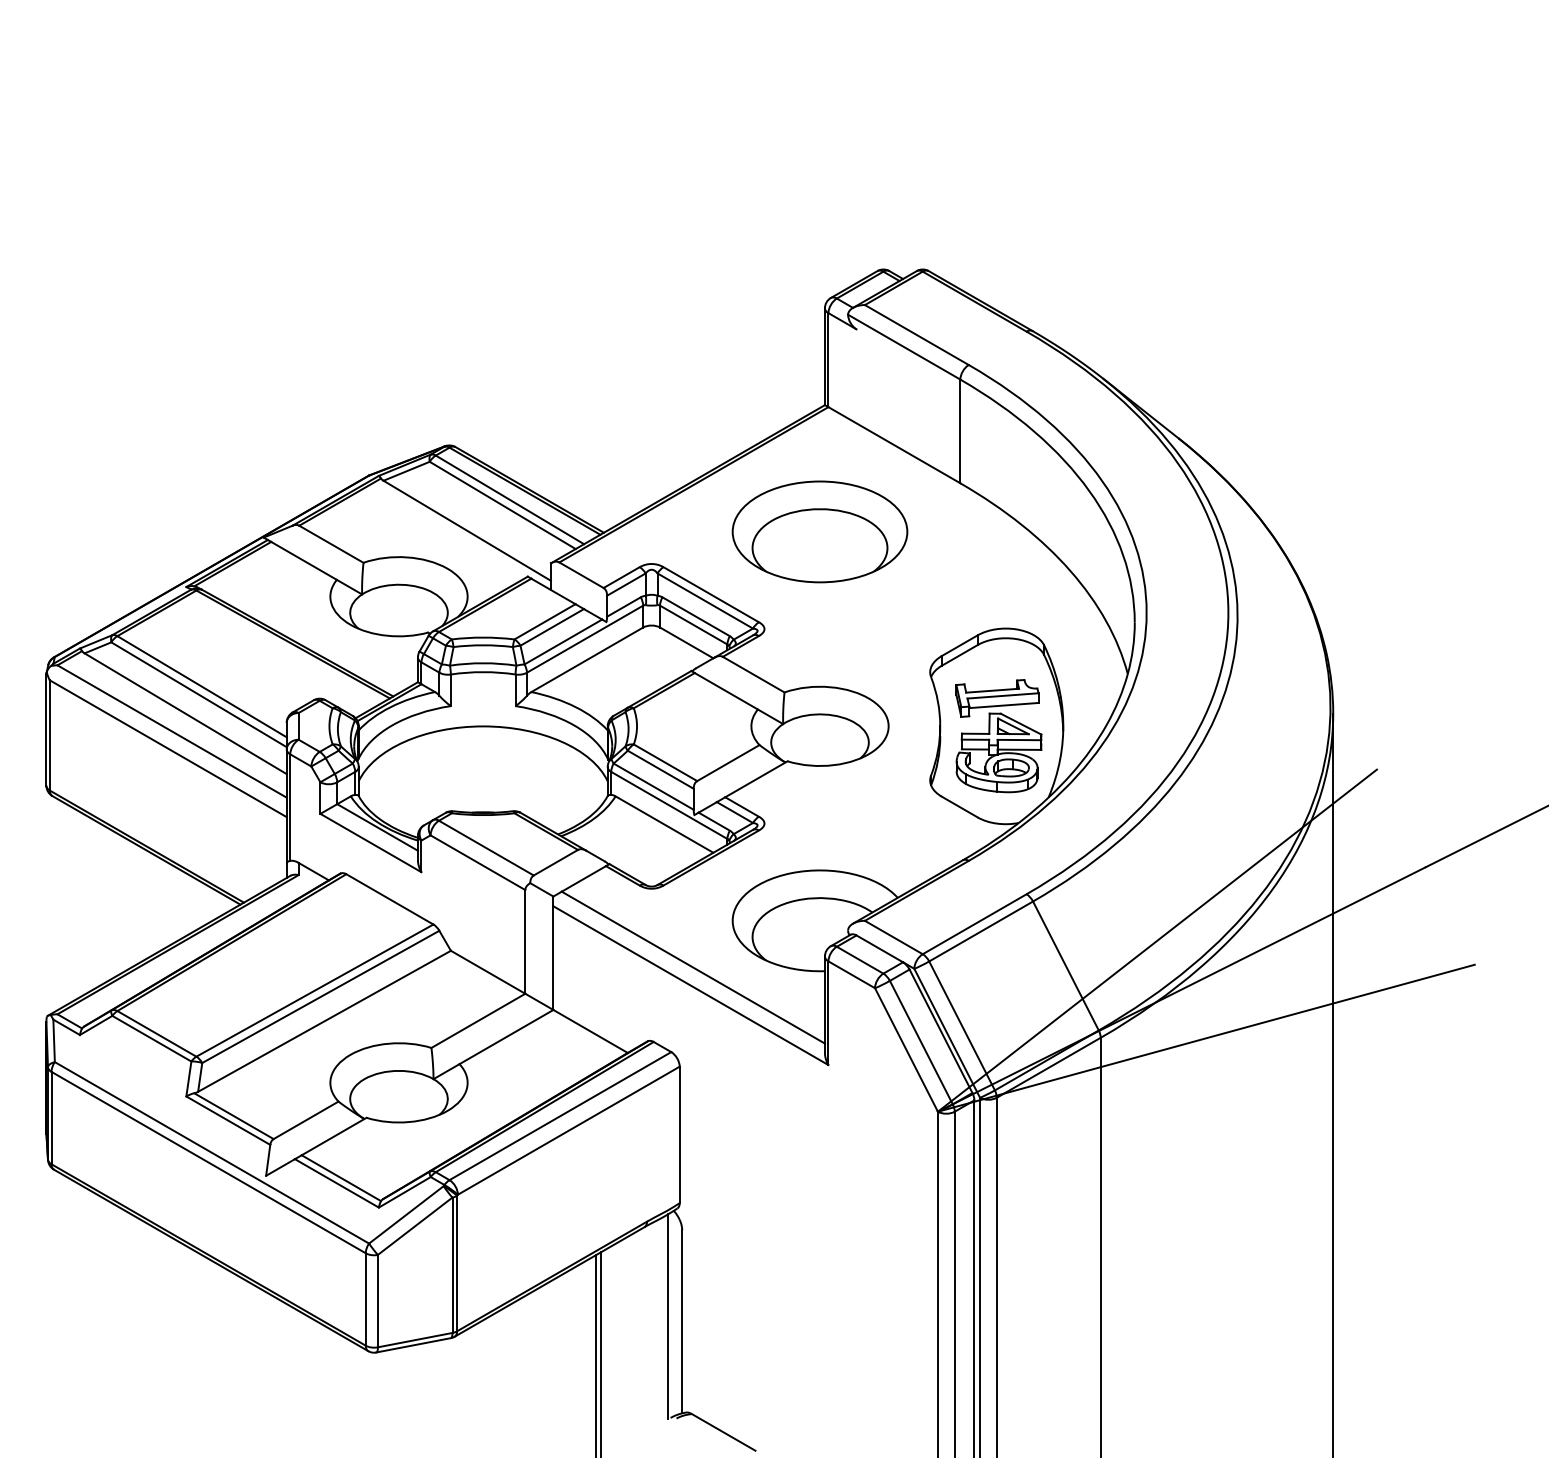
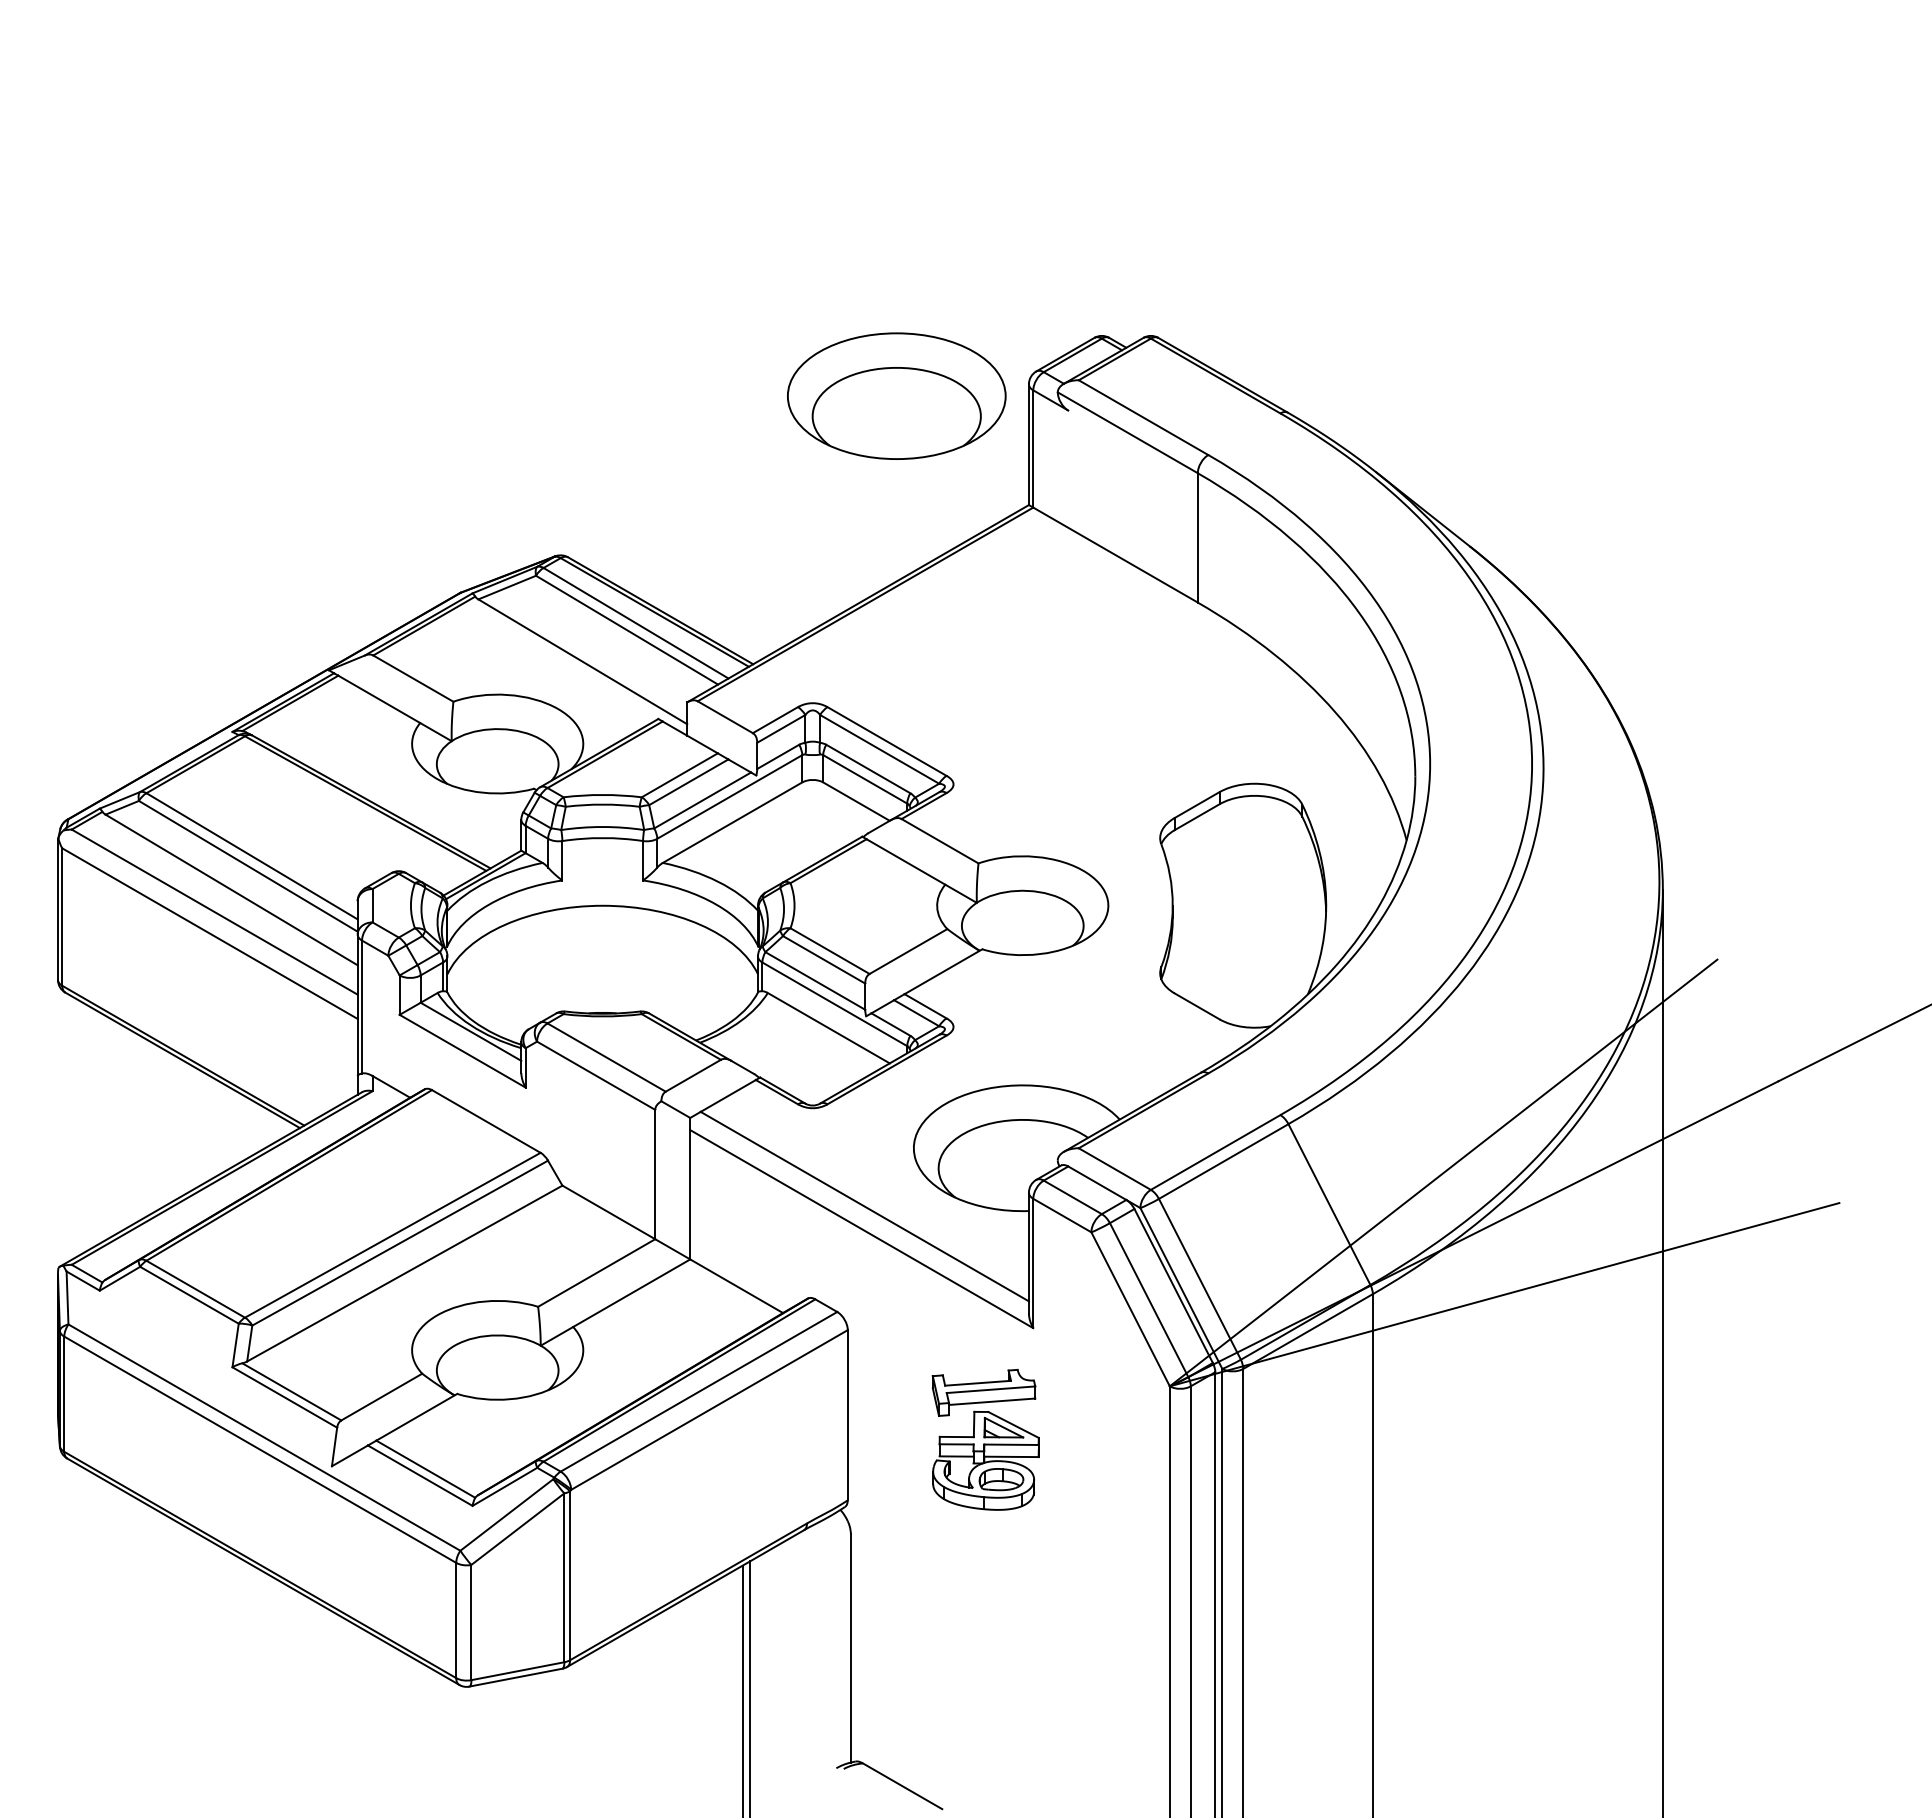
part: (819, 531) -> (896, 395), moved
part: (998, 735) -> (985, 1439), moved
line: (668, 1317) -> (833, 1642), removed

